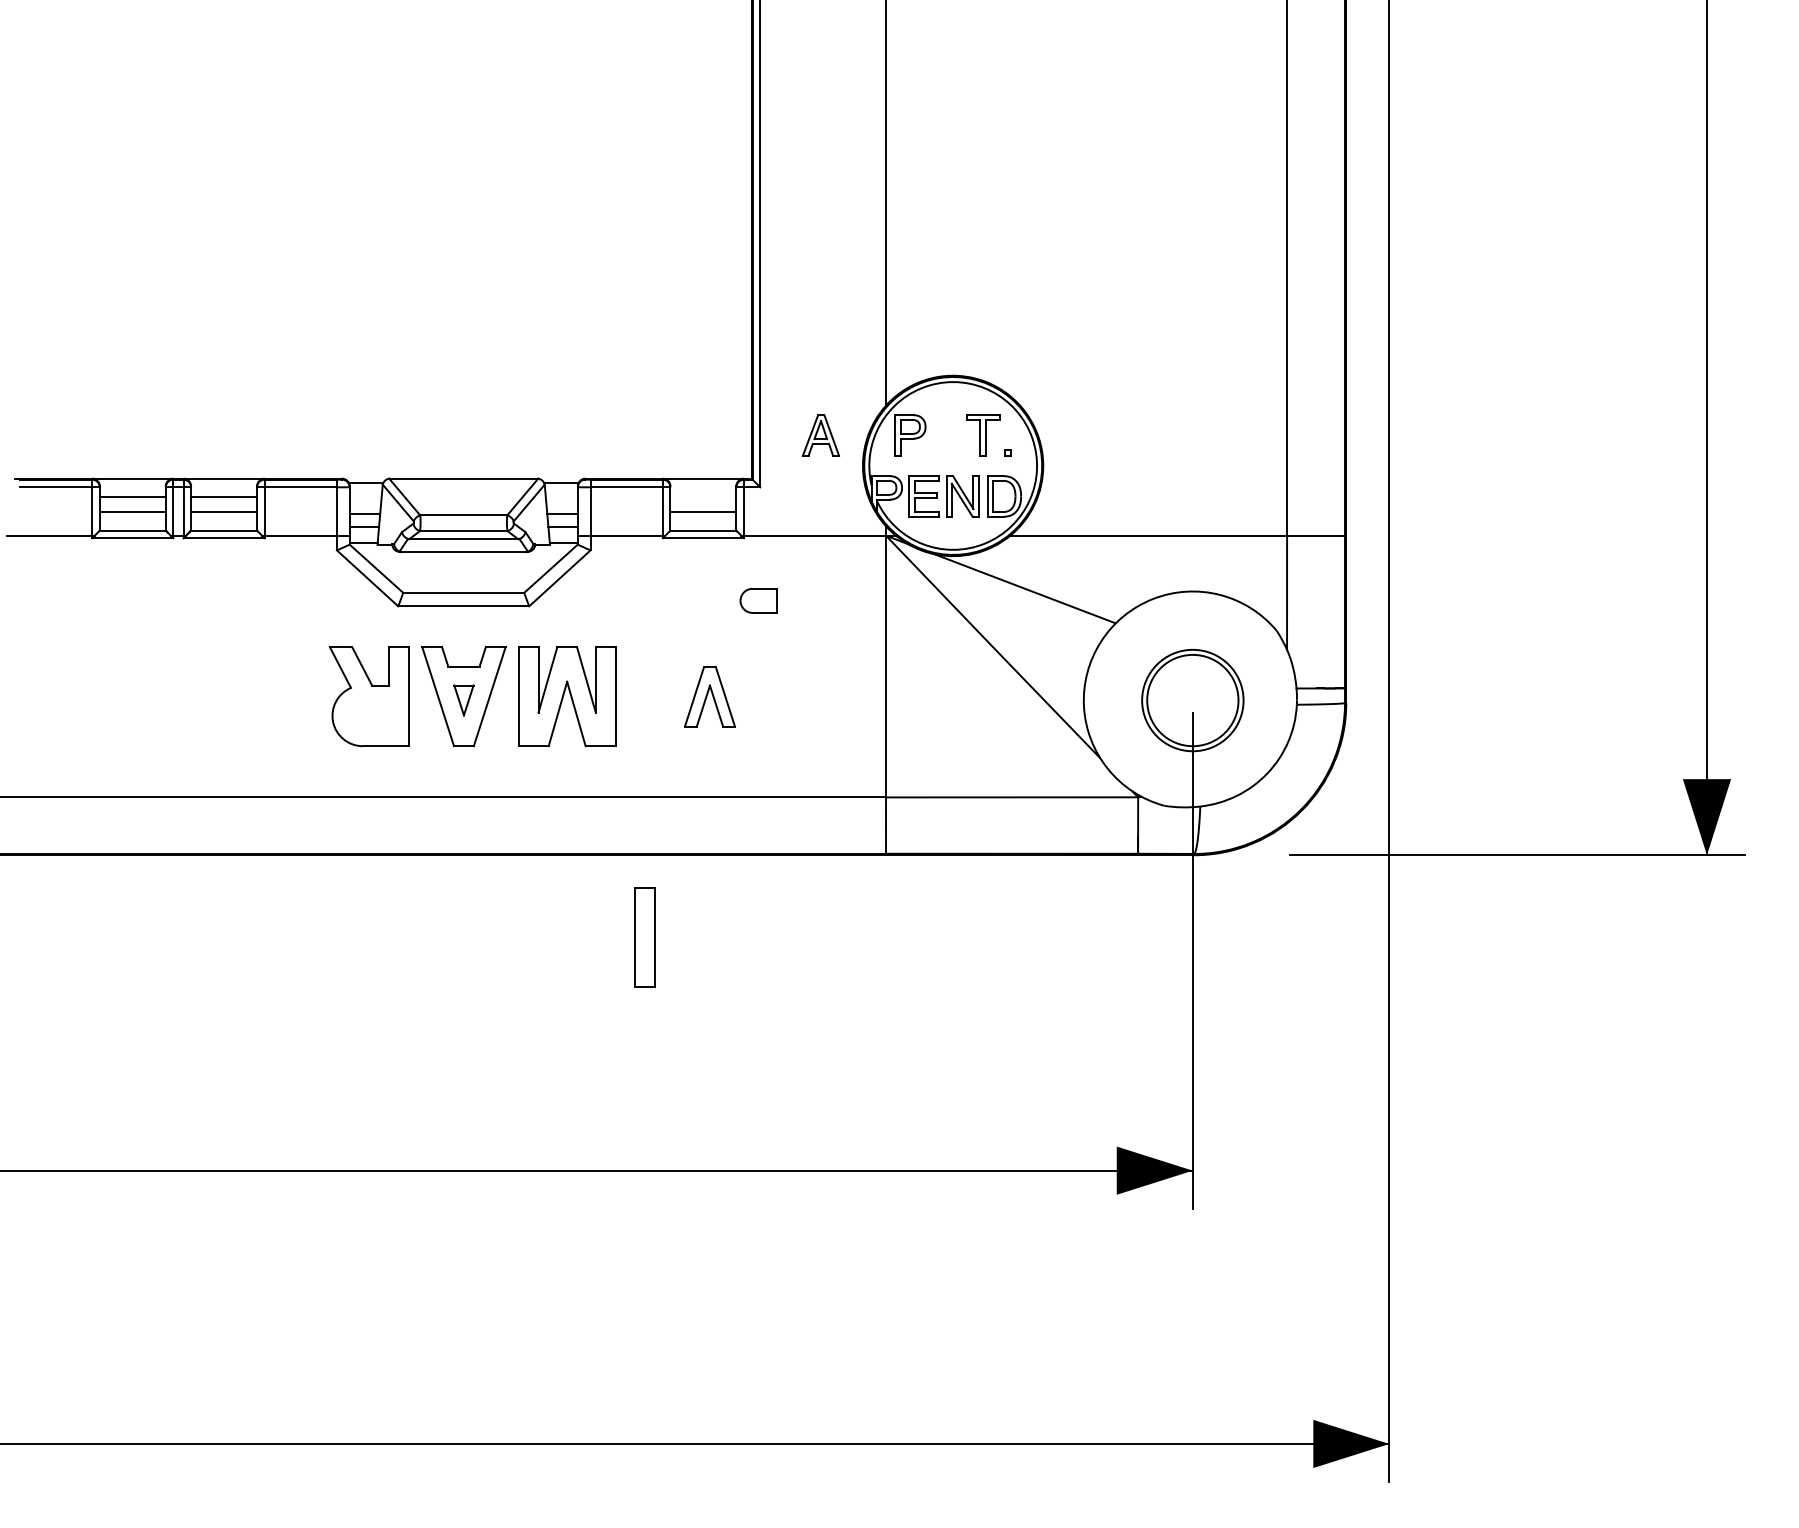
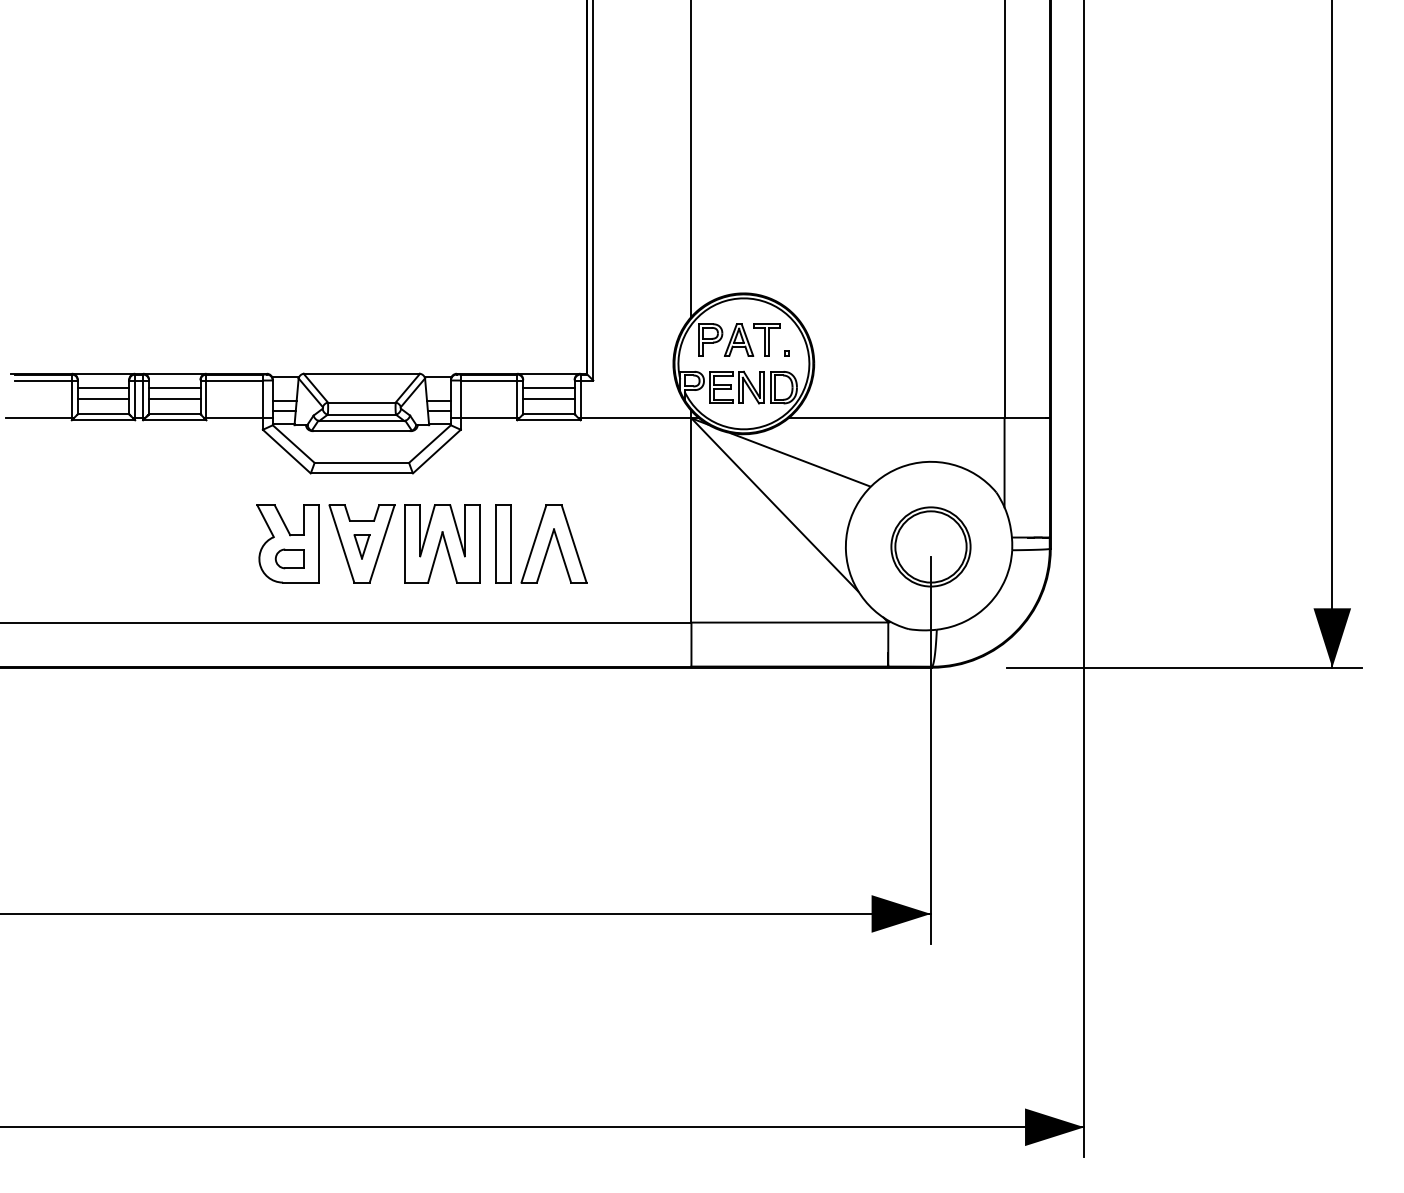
part: (820, 435) -> (738, 340), moved
line: (703, 496) -> (549, 387), added
part: (758, 600) -> (289, 558), moved
part: (709, 696) -> (553, 543), size x1.67
part: (644, 937) -> (502, 543), moved

